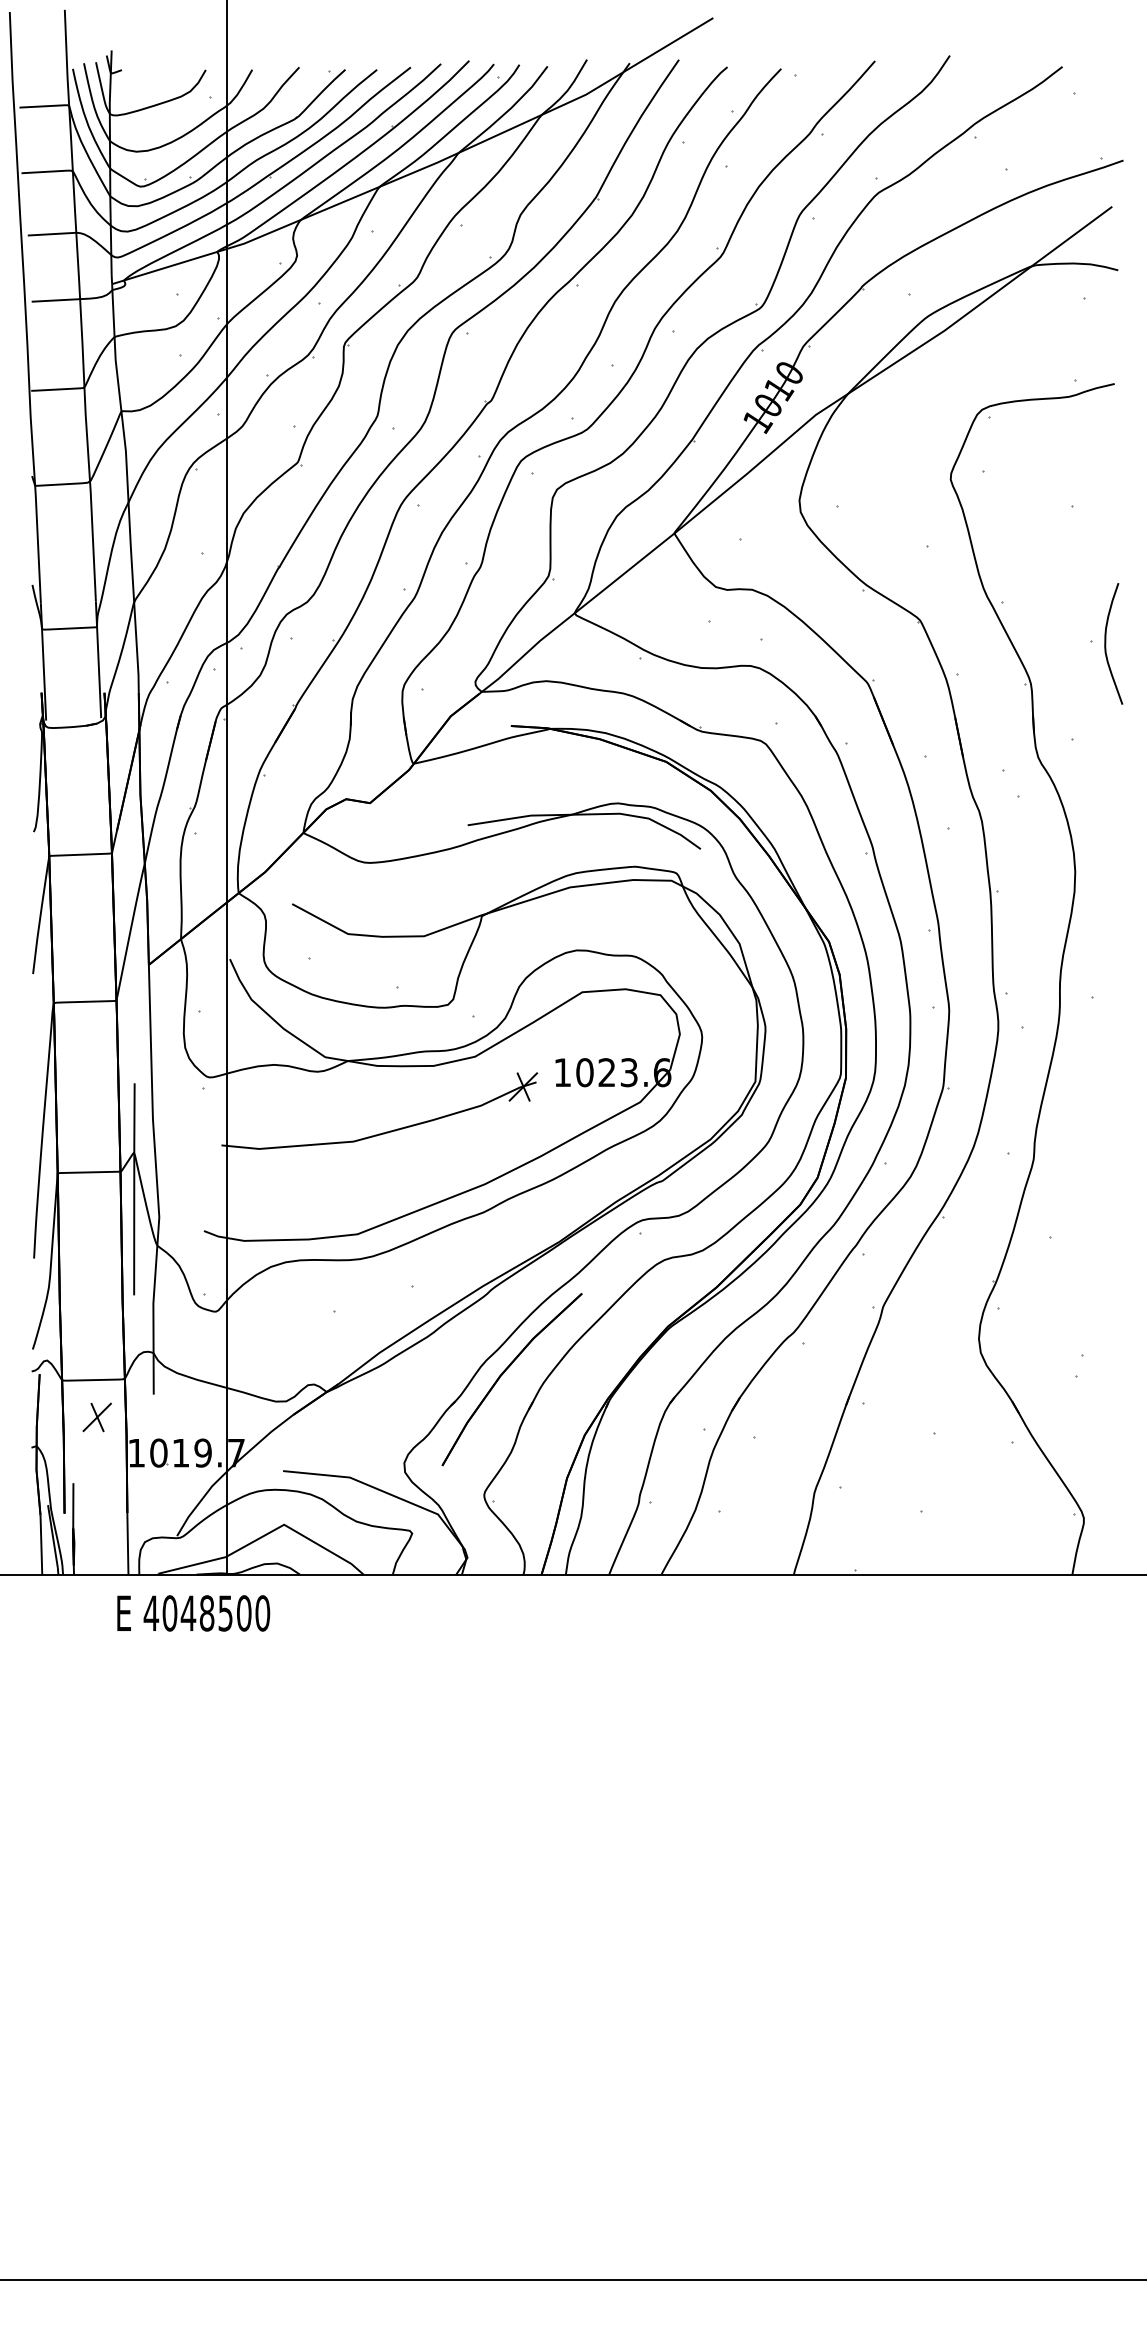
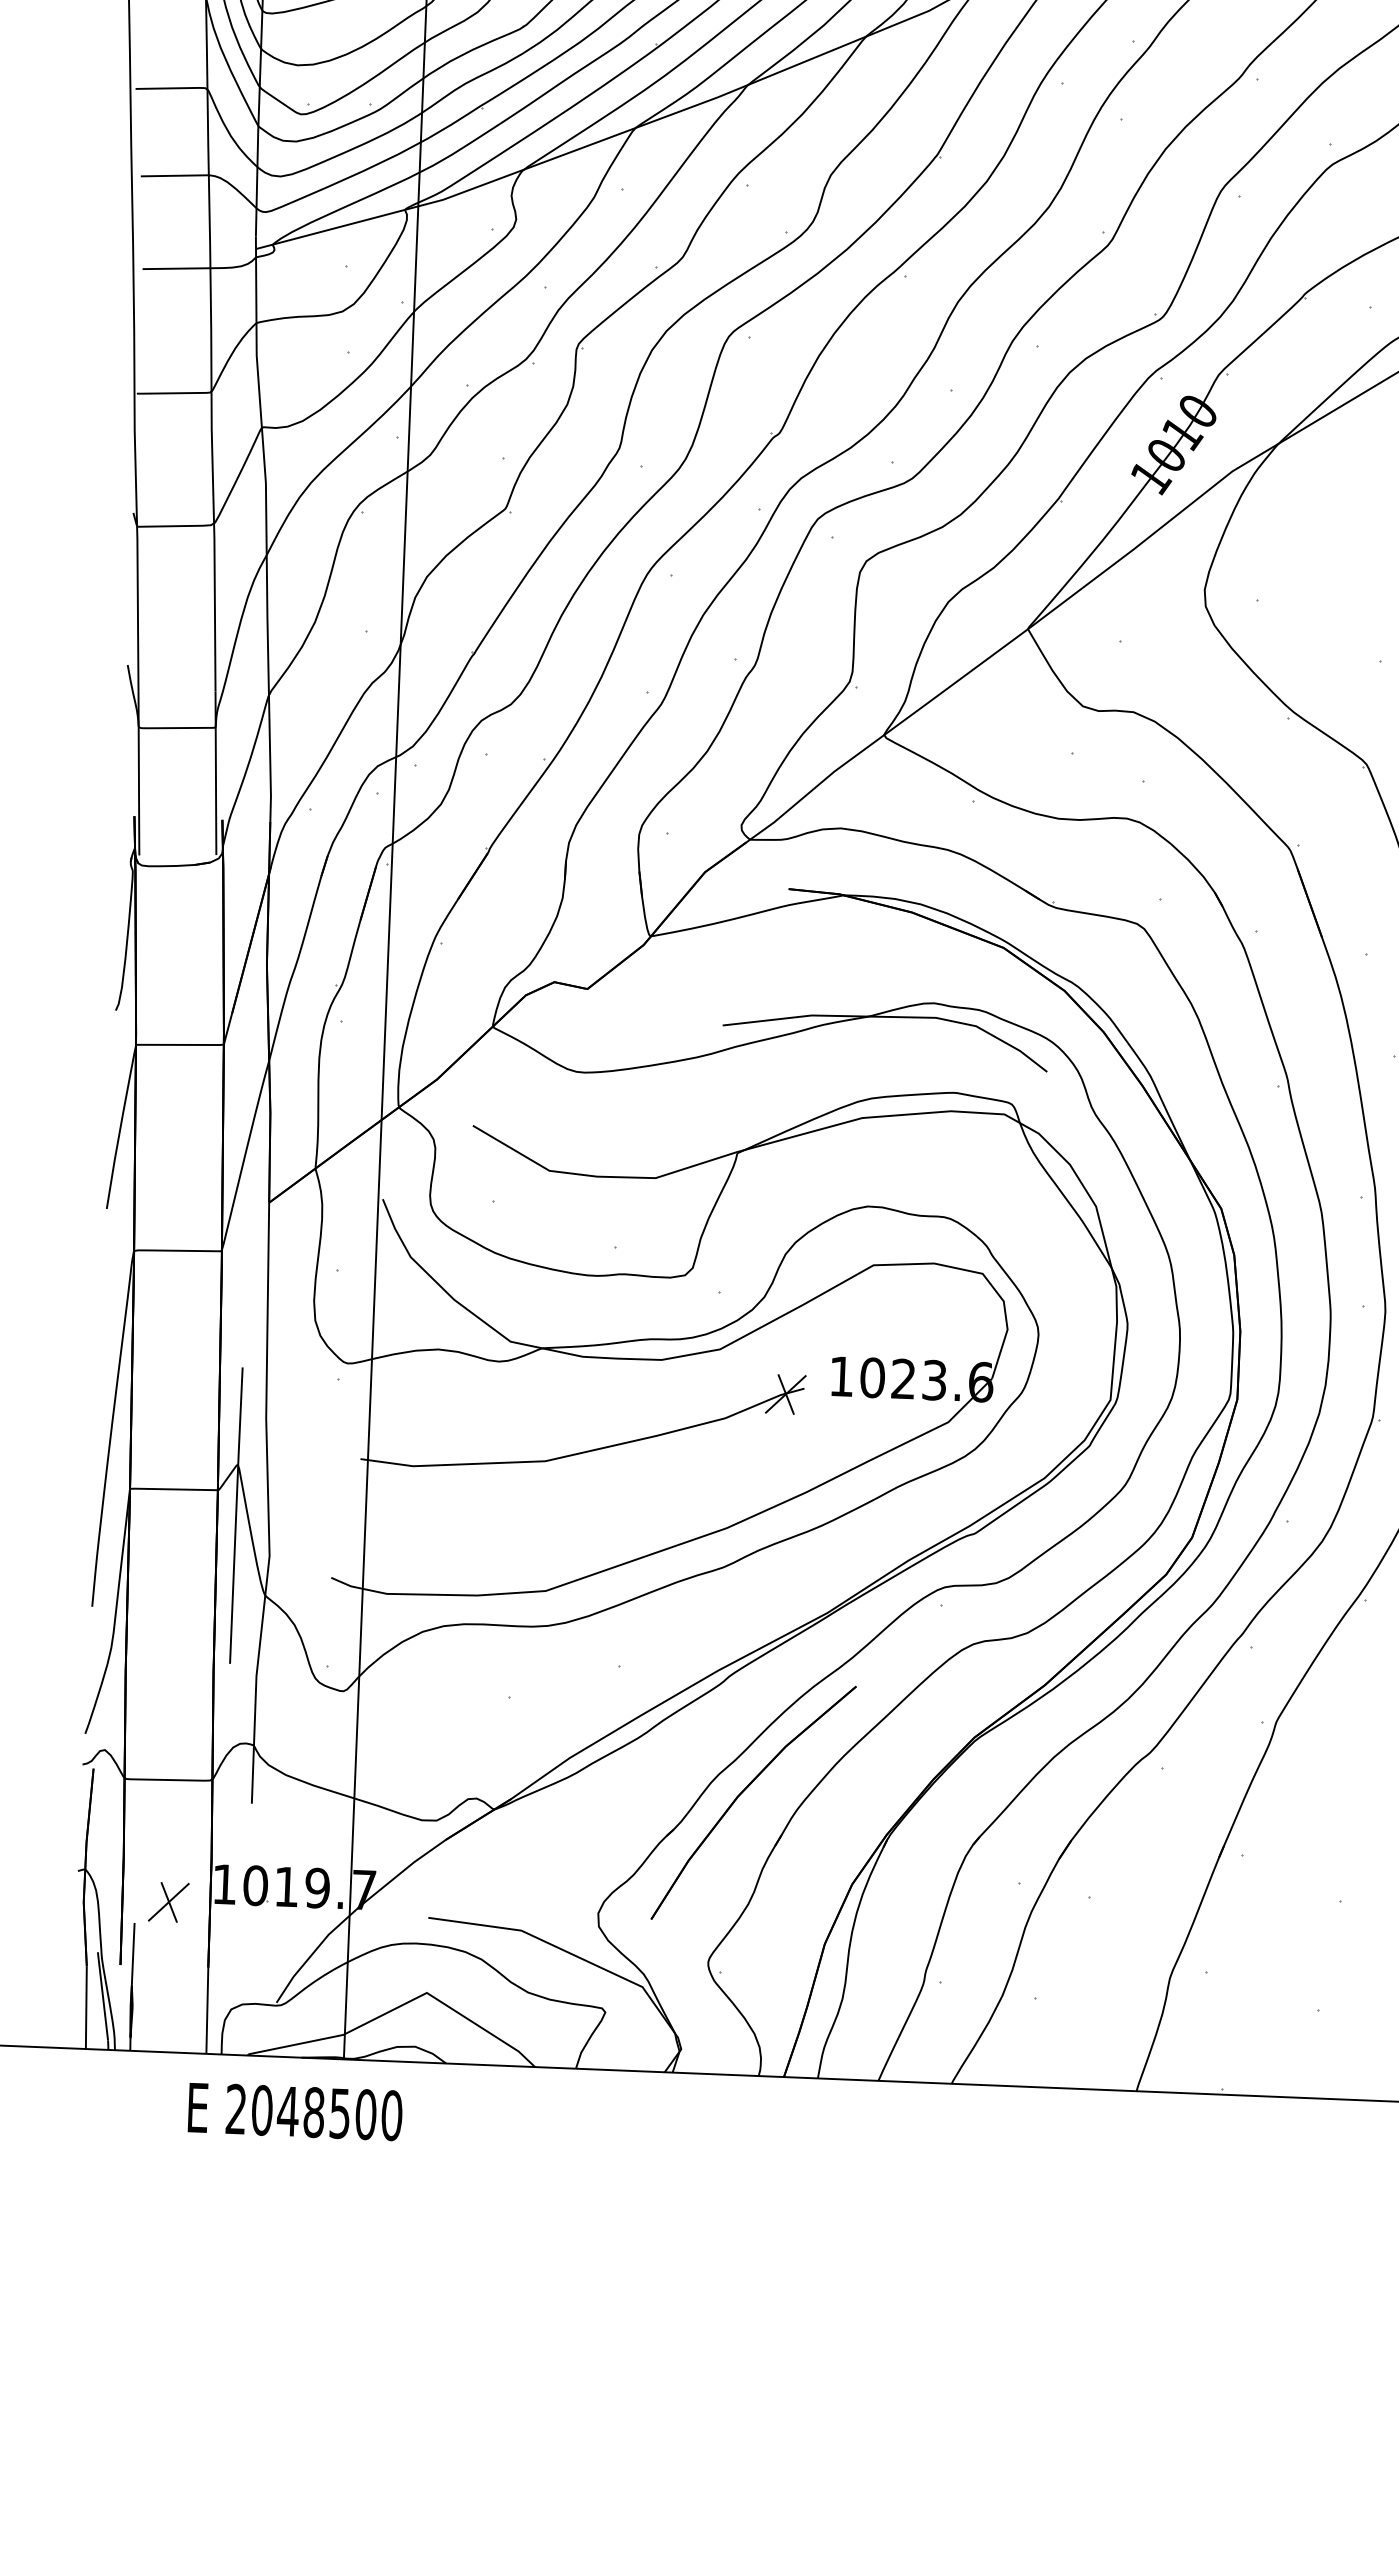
part: (96, 1417) -> (167, 1902), moved
text: (151, 1612) -> (236, 2108), 4048500 -> 2048500

